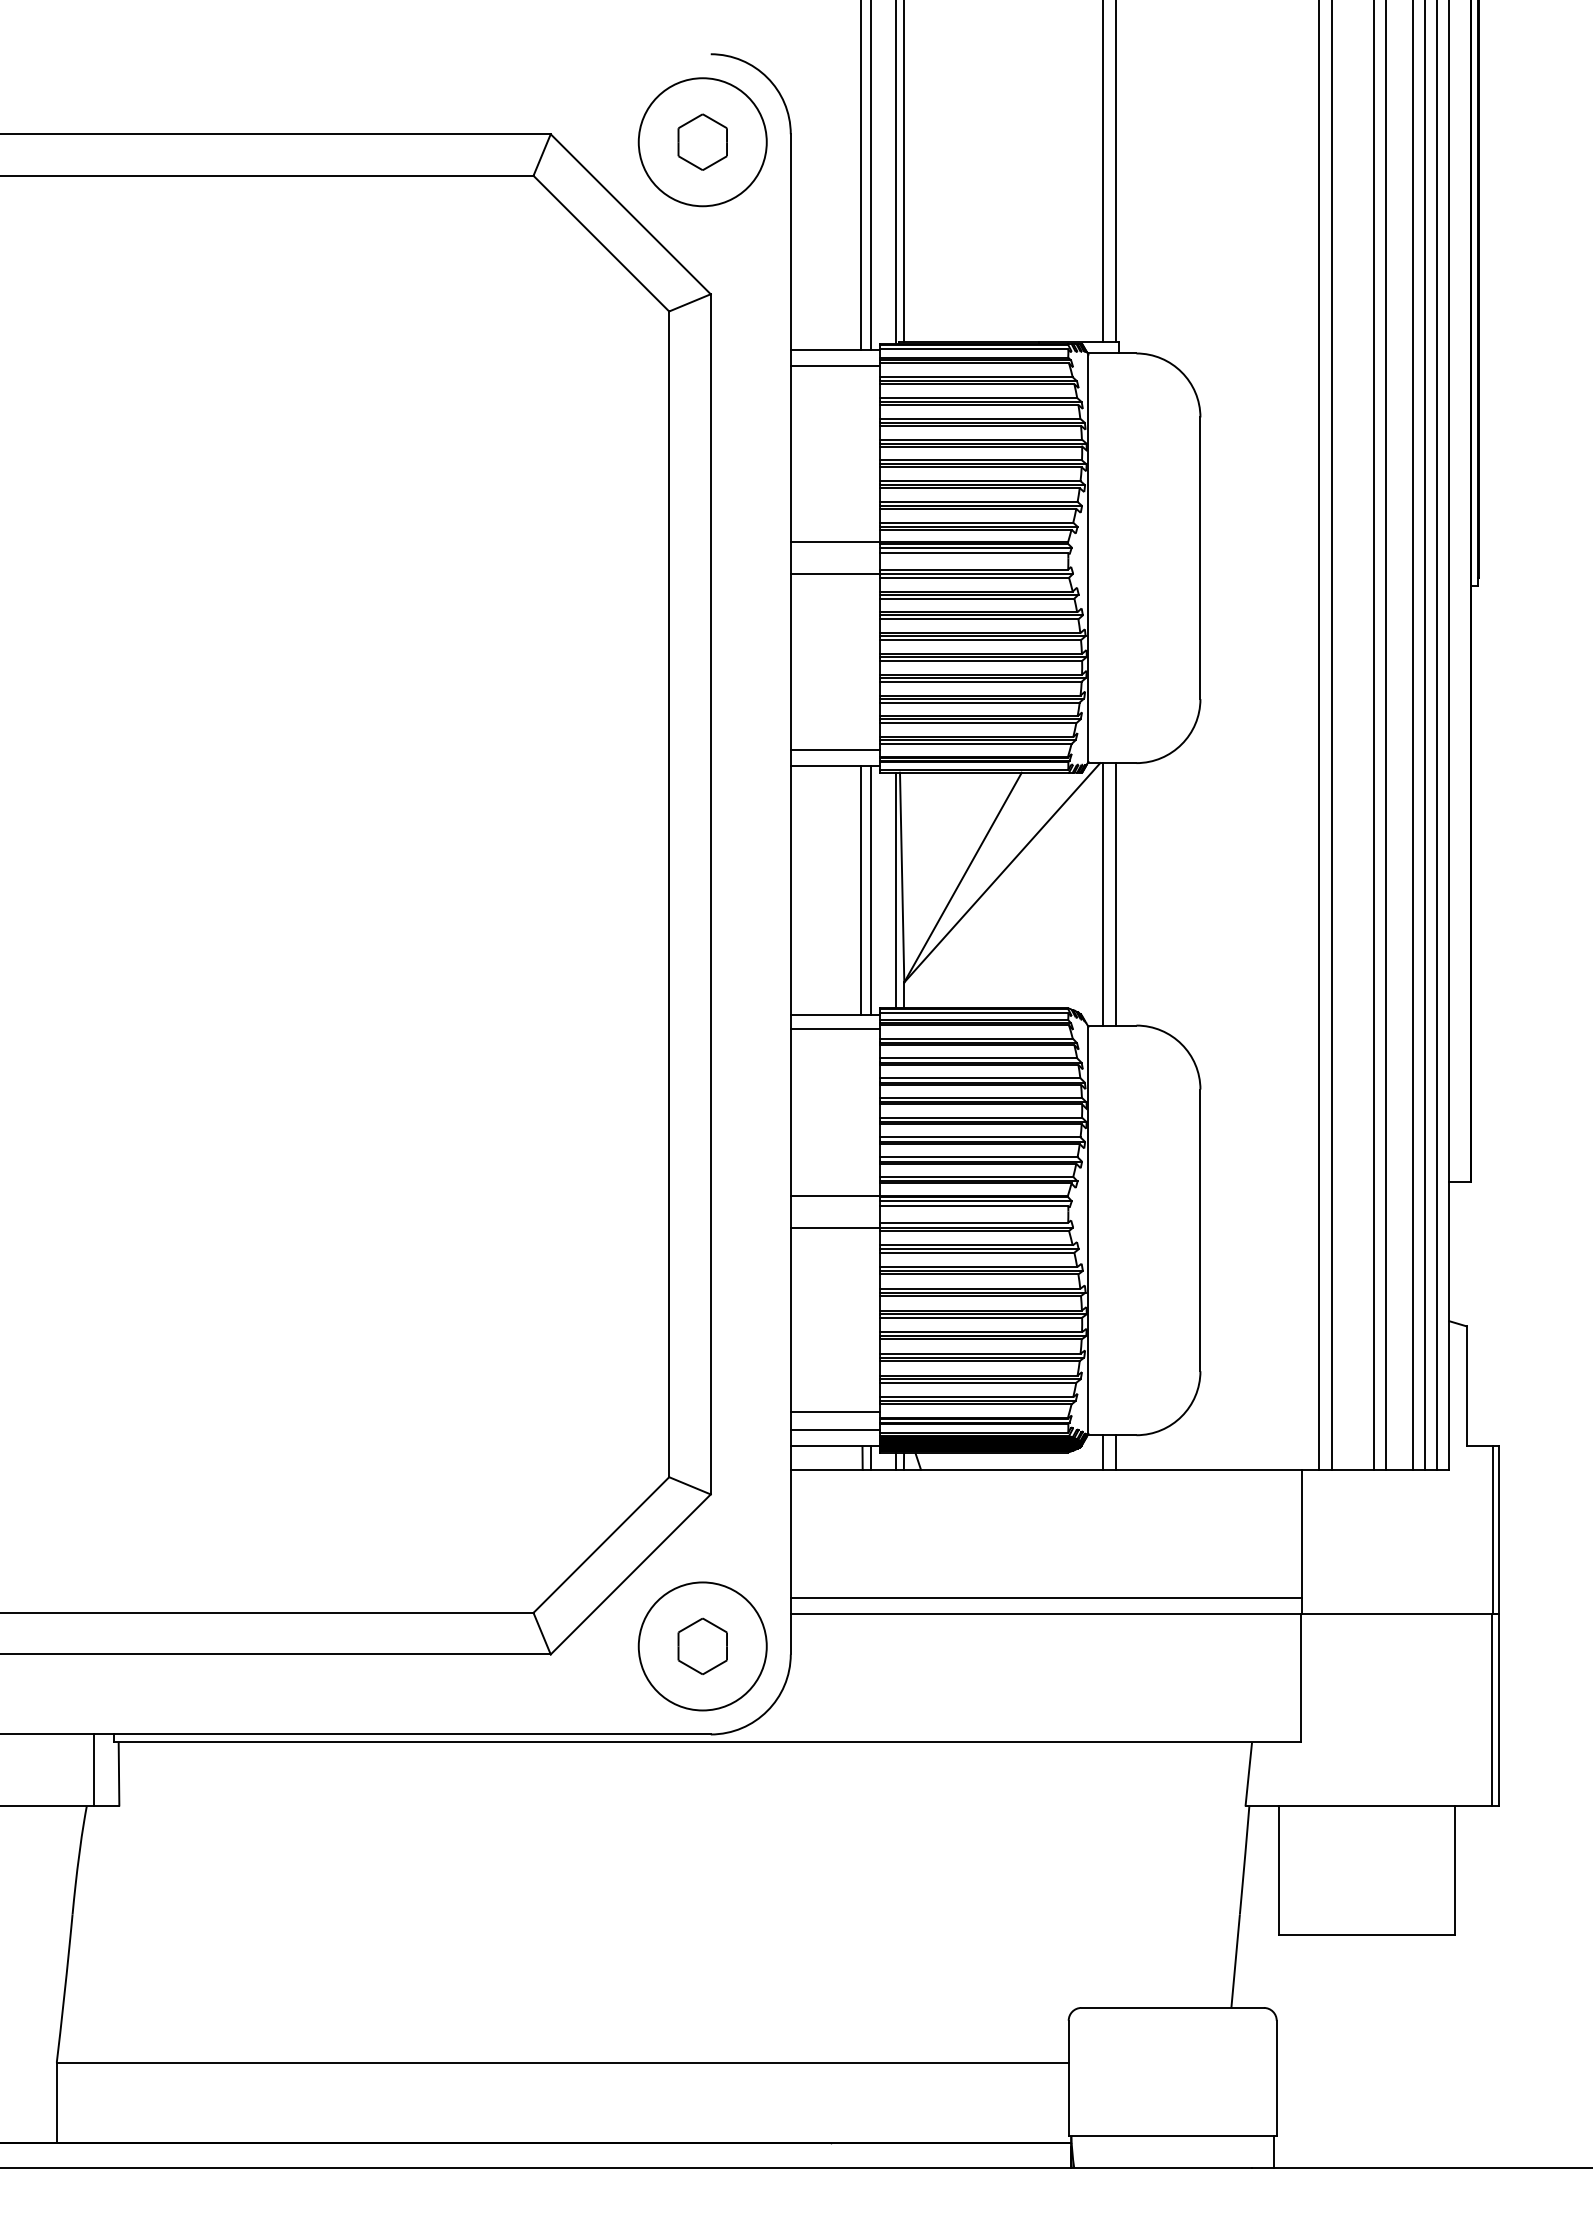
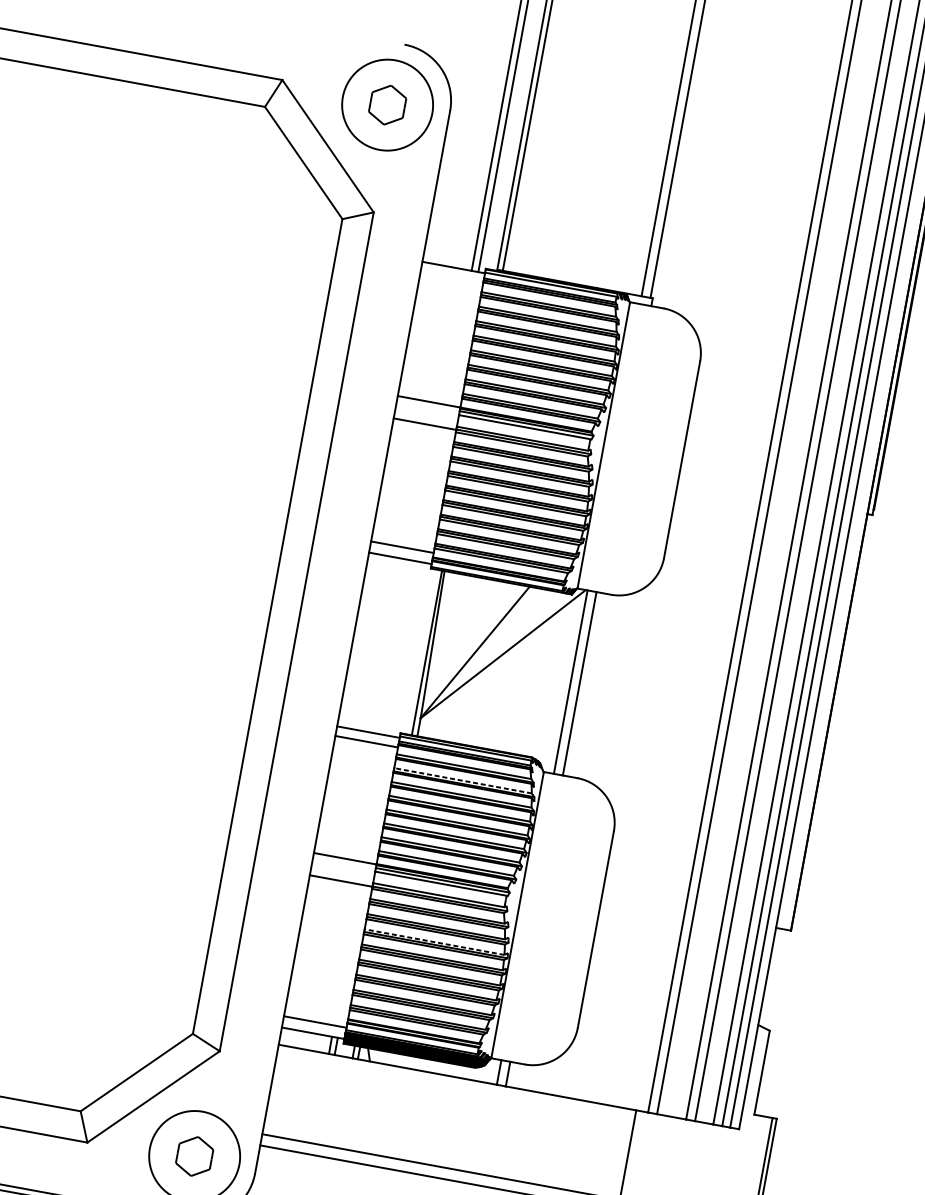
line: (835, 366) -> (451, 278), removed
line: (861, 890) -> (402, 648), removed
line: (870, 890) -> (408, 649), removed
line: (978, 1058) -> (462, 780), solid -> dashed
line: (980, 1288) -> (434, 941), solid -> dashed
line: (835, 1411) -> (317, 1009), removed

